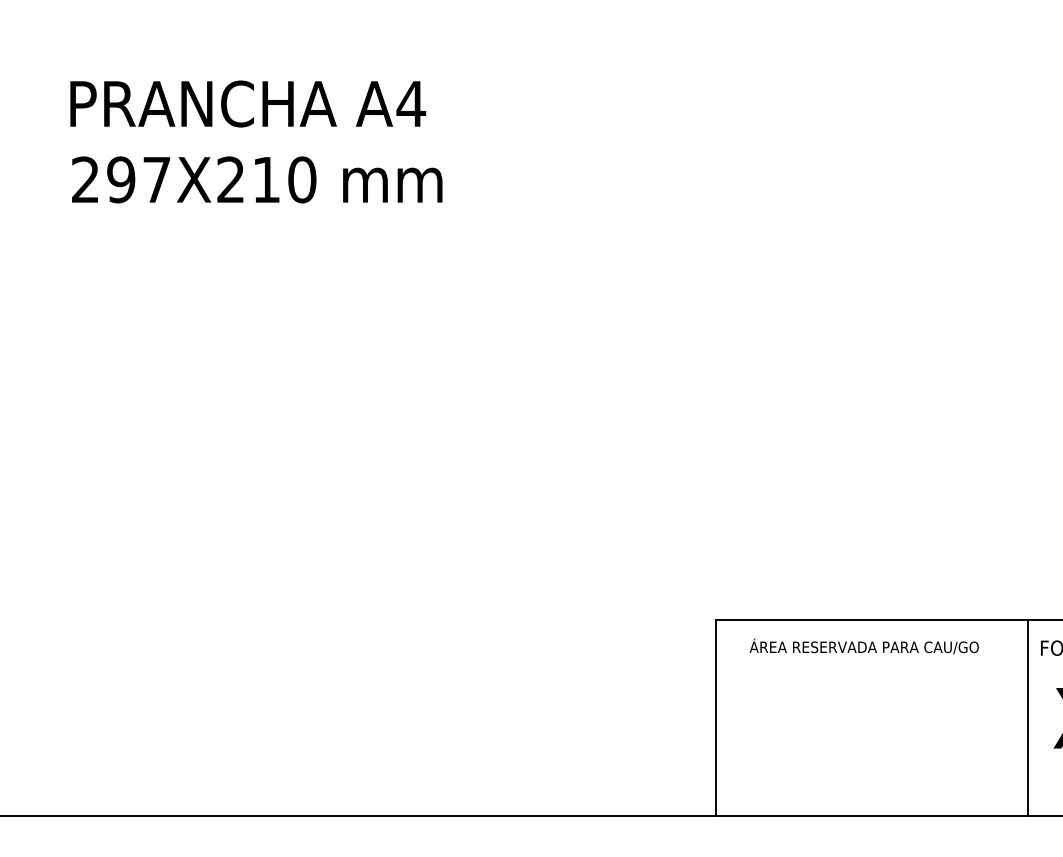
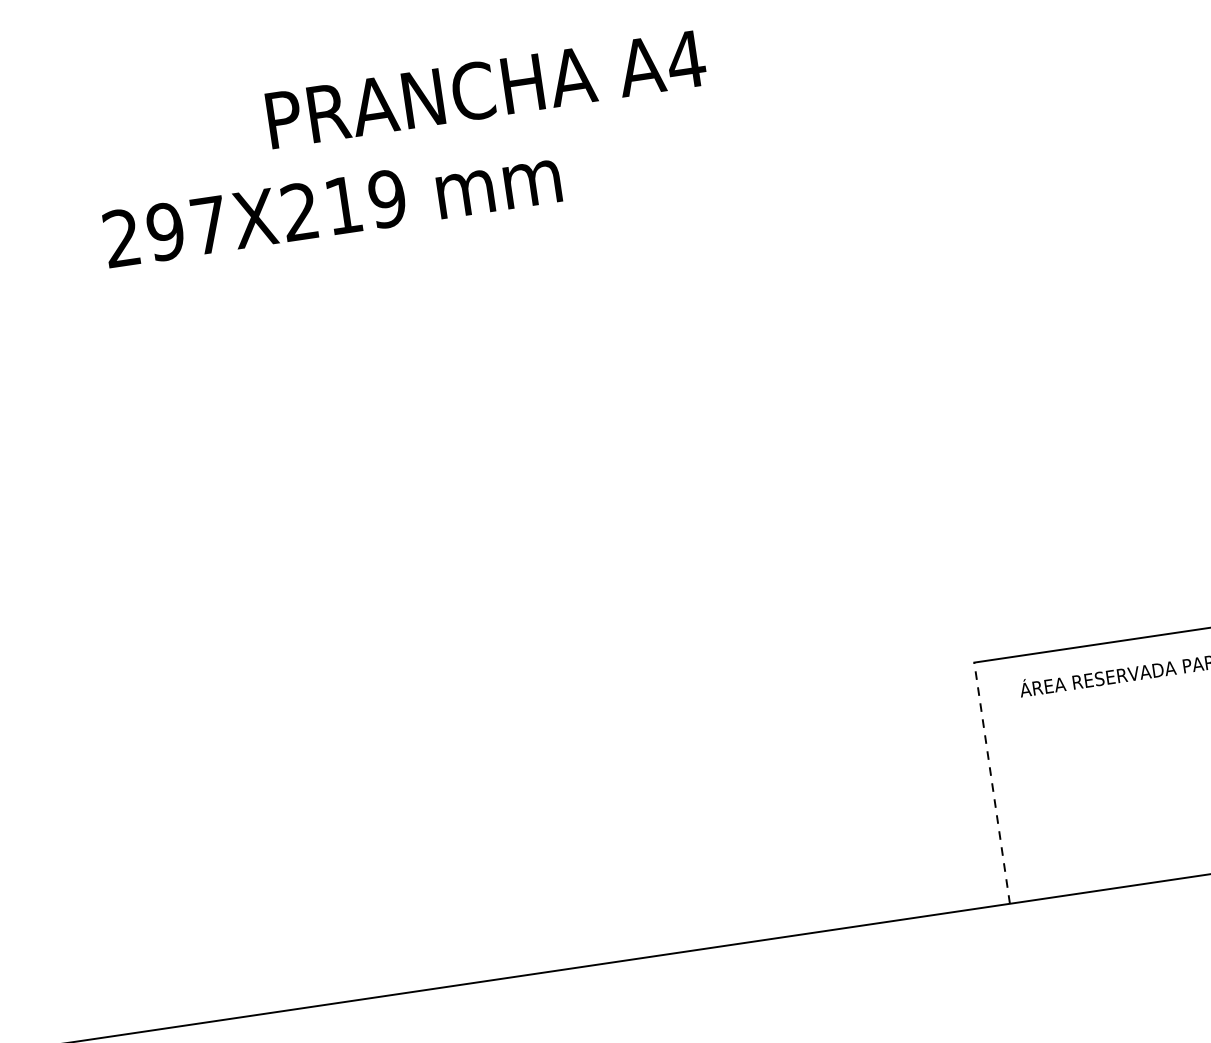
text: (248, 103) -> (486, 88), moved
text: (302, 179) -> (387, 198), 297X210 -> 297X219
line: (716, 717) -> (992, 782), solid -> dashed

